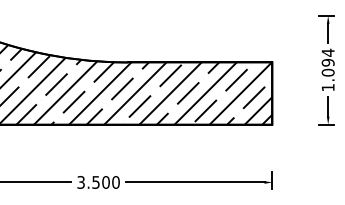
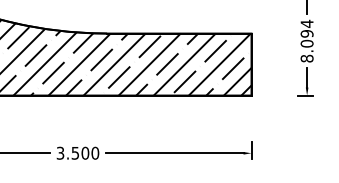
text: (327, 87) -> (306, 58), 1.094 -> 8.094

